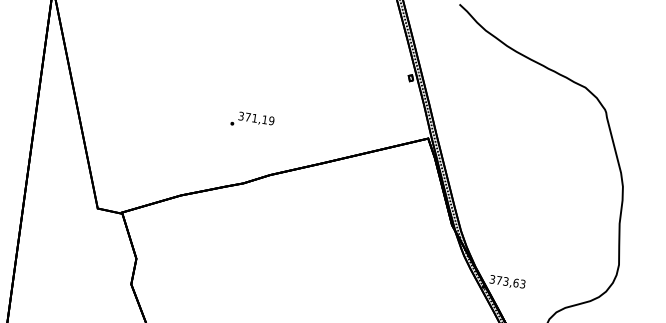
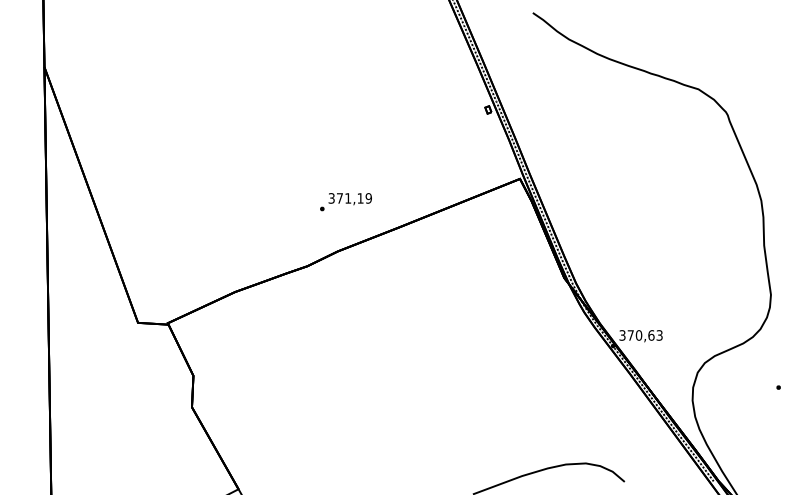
text: (252, 121) -> (345, 202), moved
text: (505, 281) -> (638, 335), 373,63 -> 370,63

